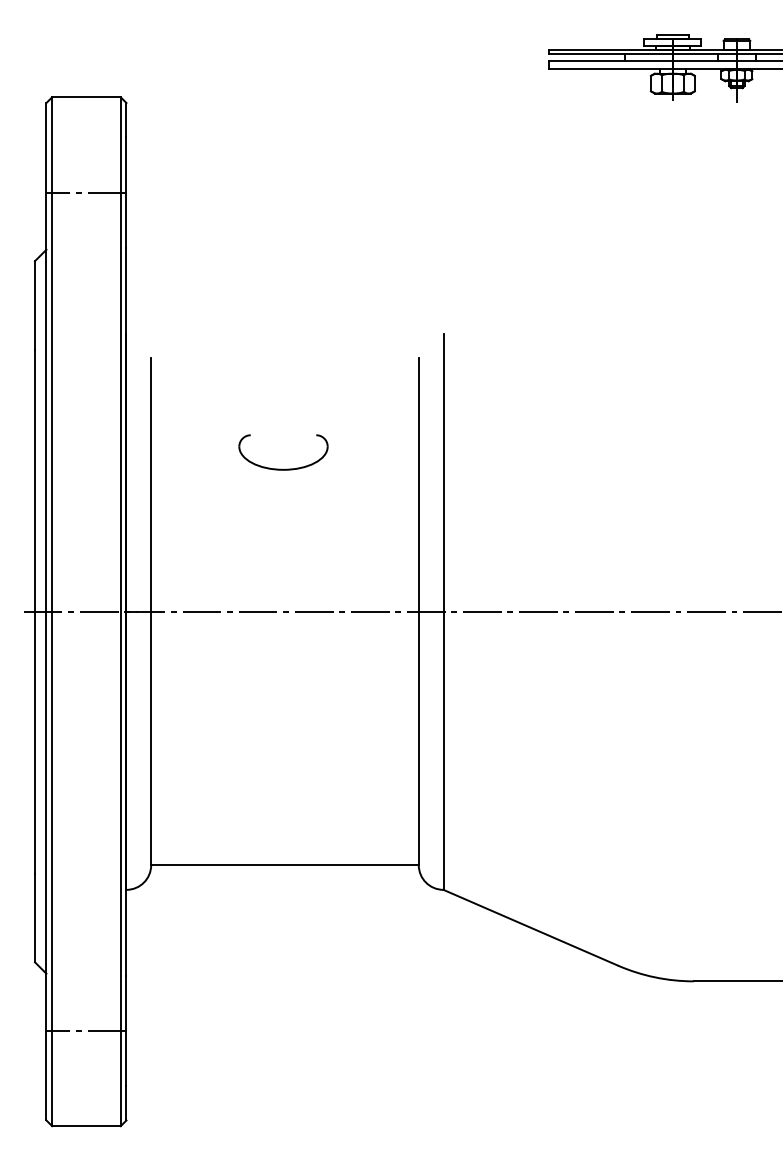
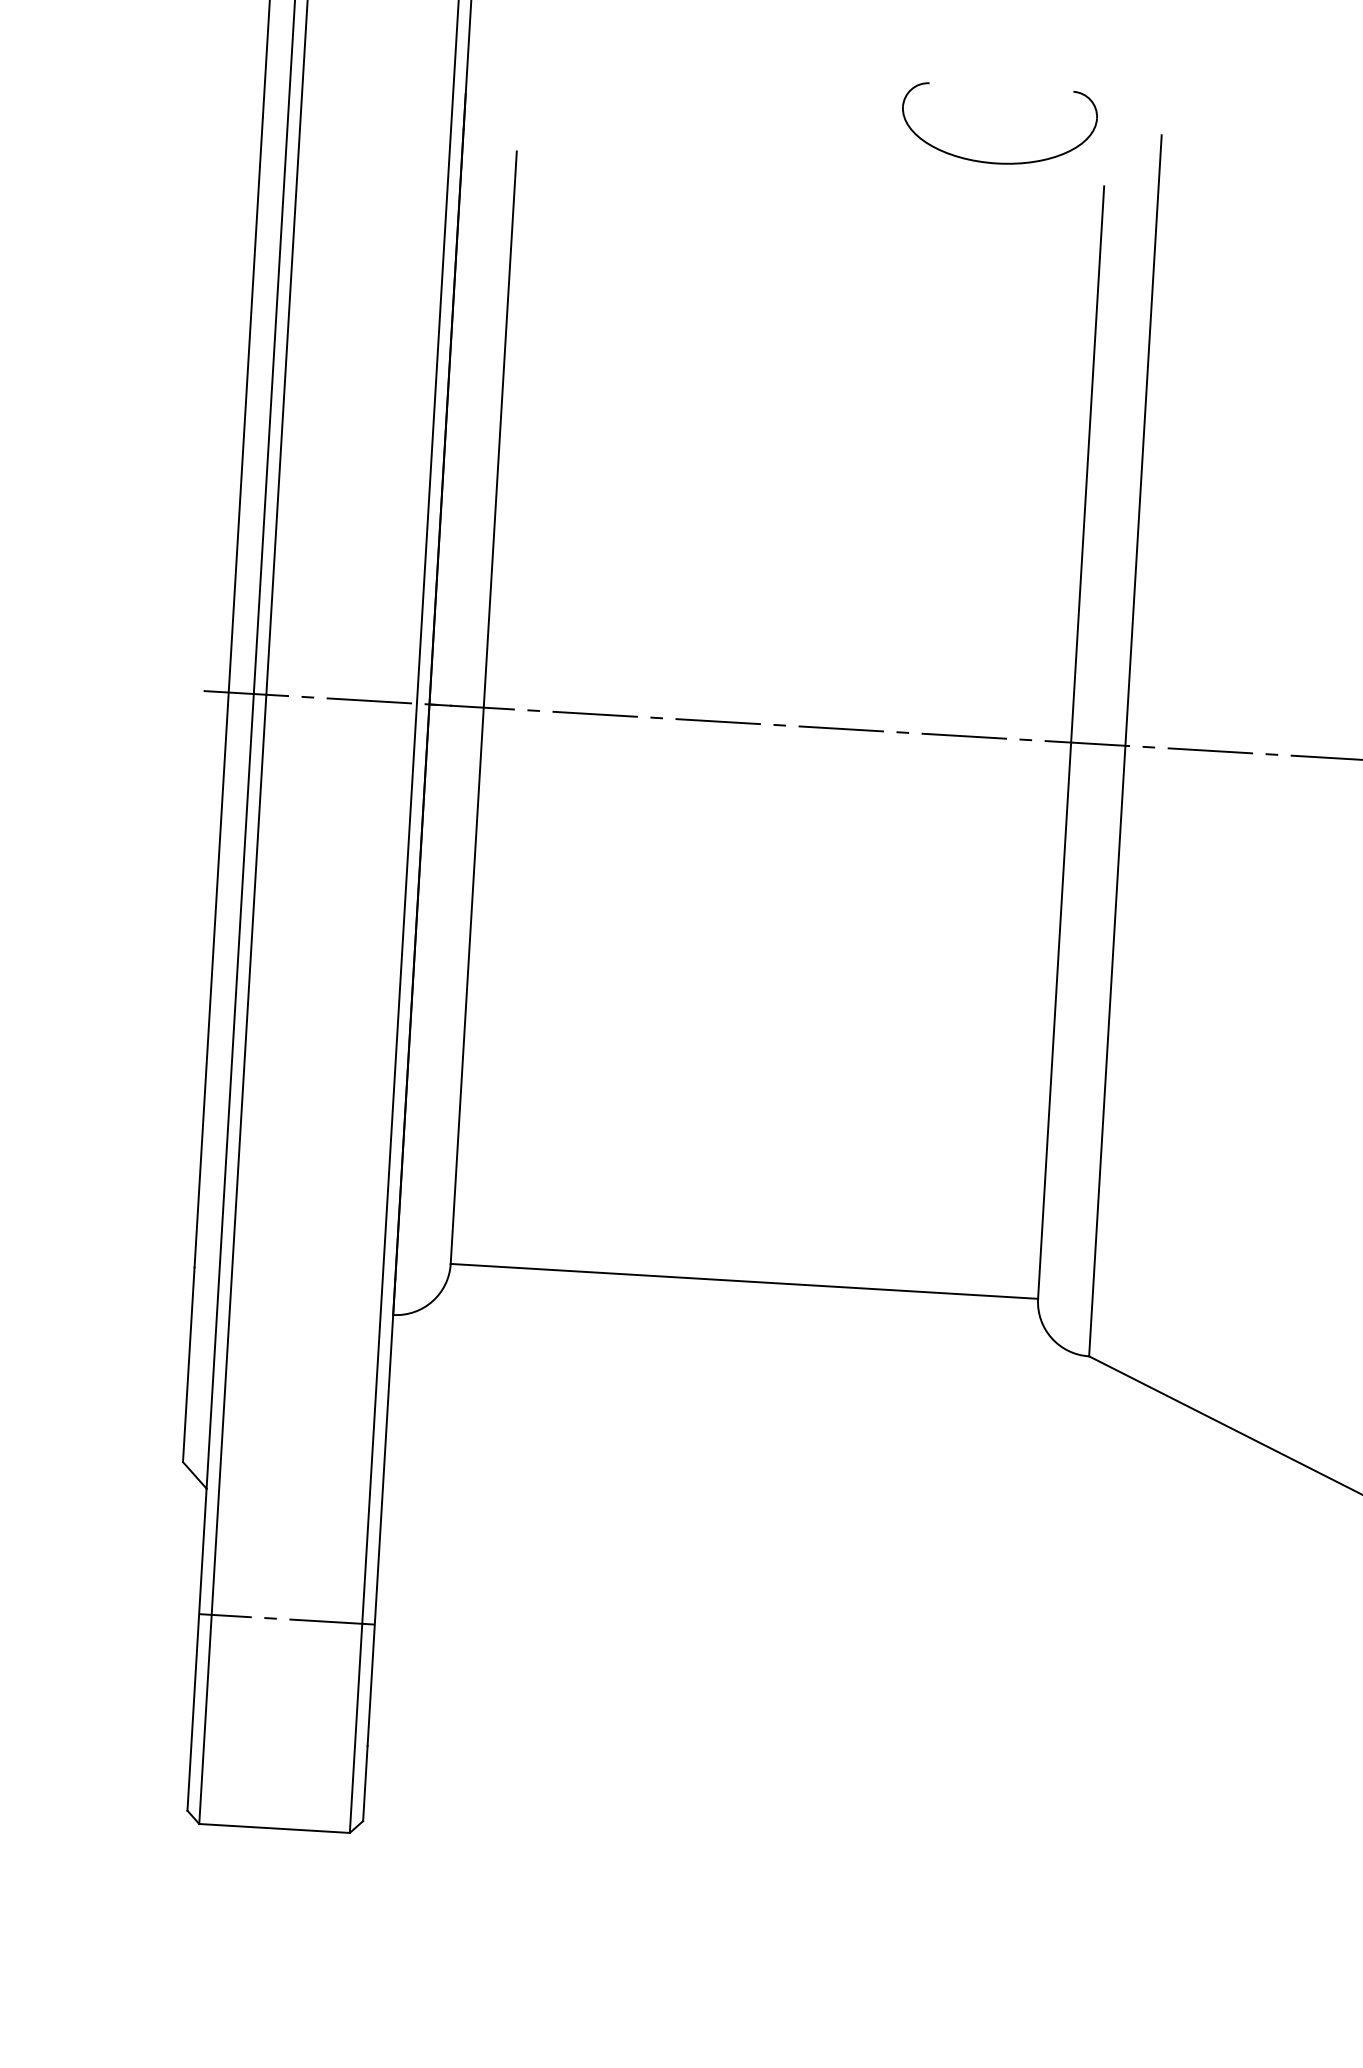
part: (282, 468) -> (994, 160), moved

